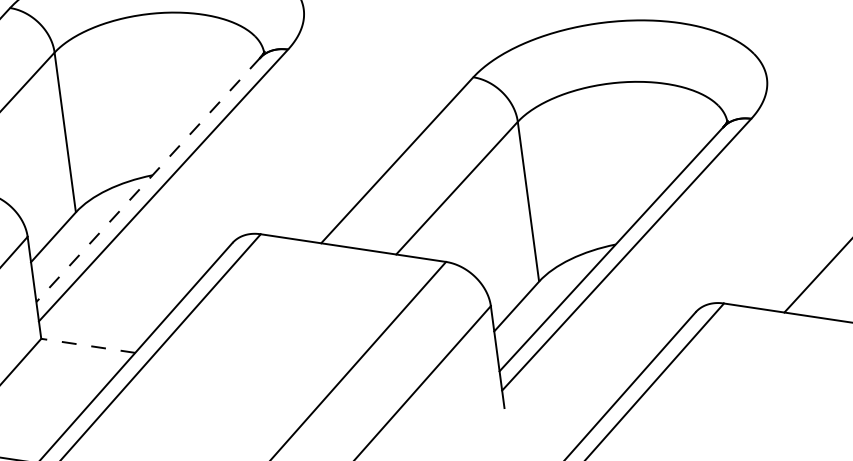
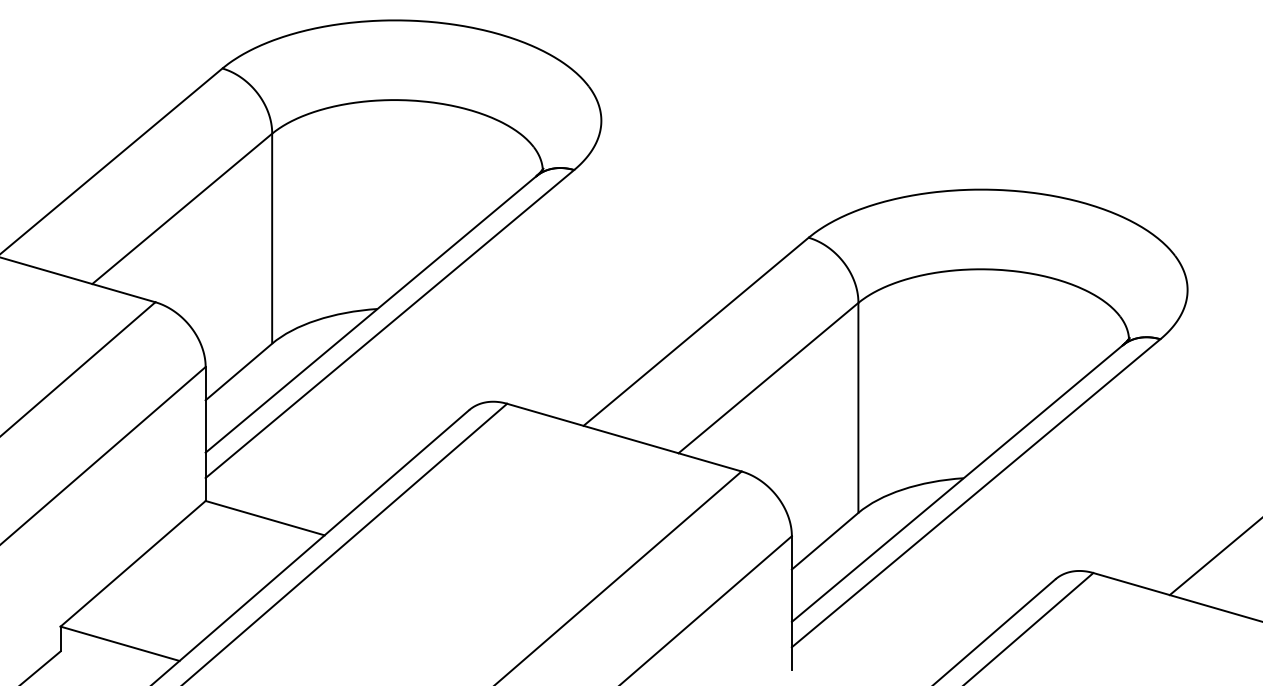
line: (148, 180) -> (371, 314), dashed -> solid
line: (88, 346) -> (265, 518), dashed -> solid

